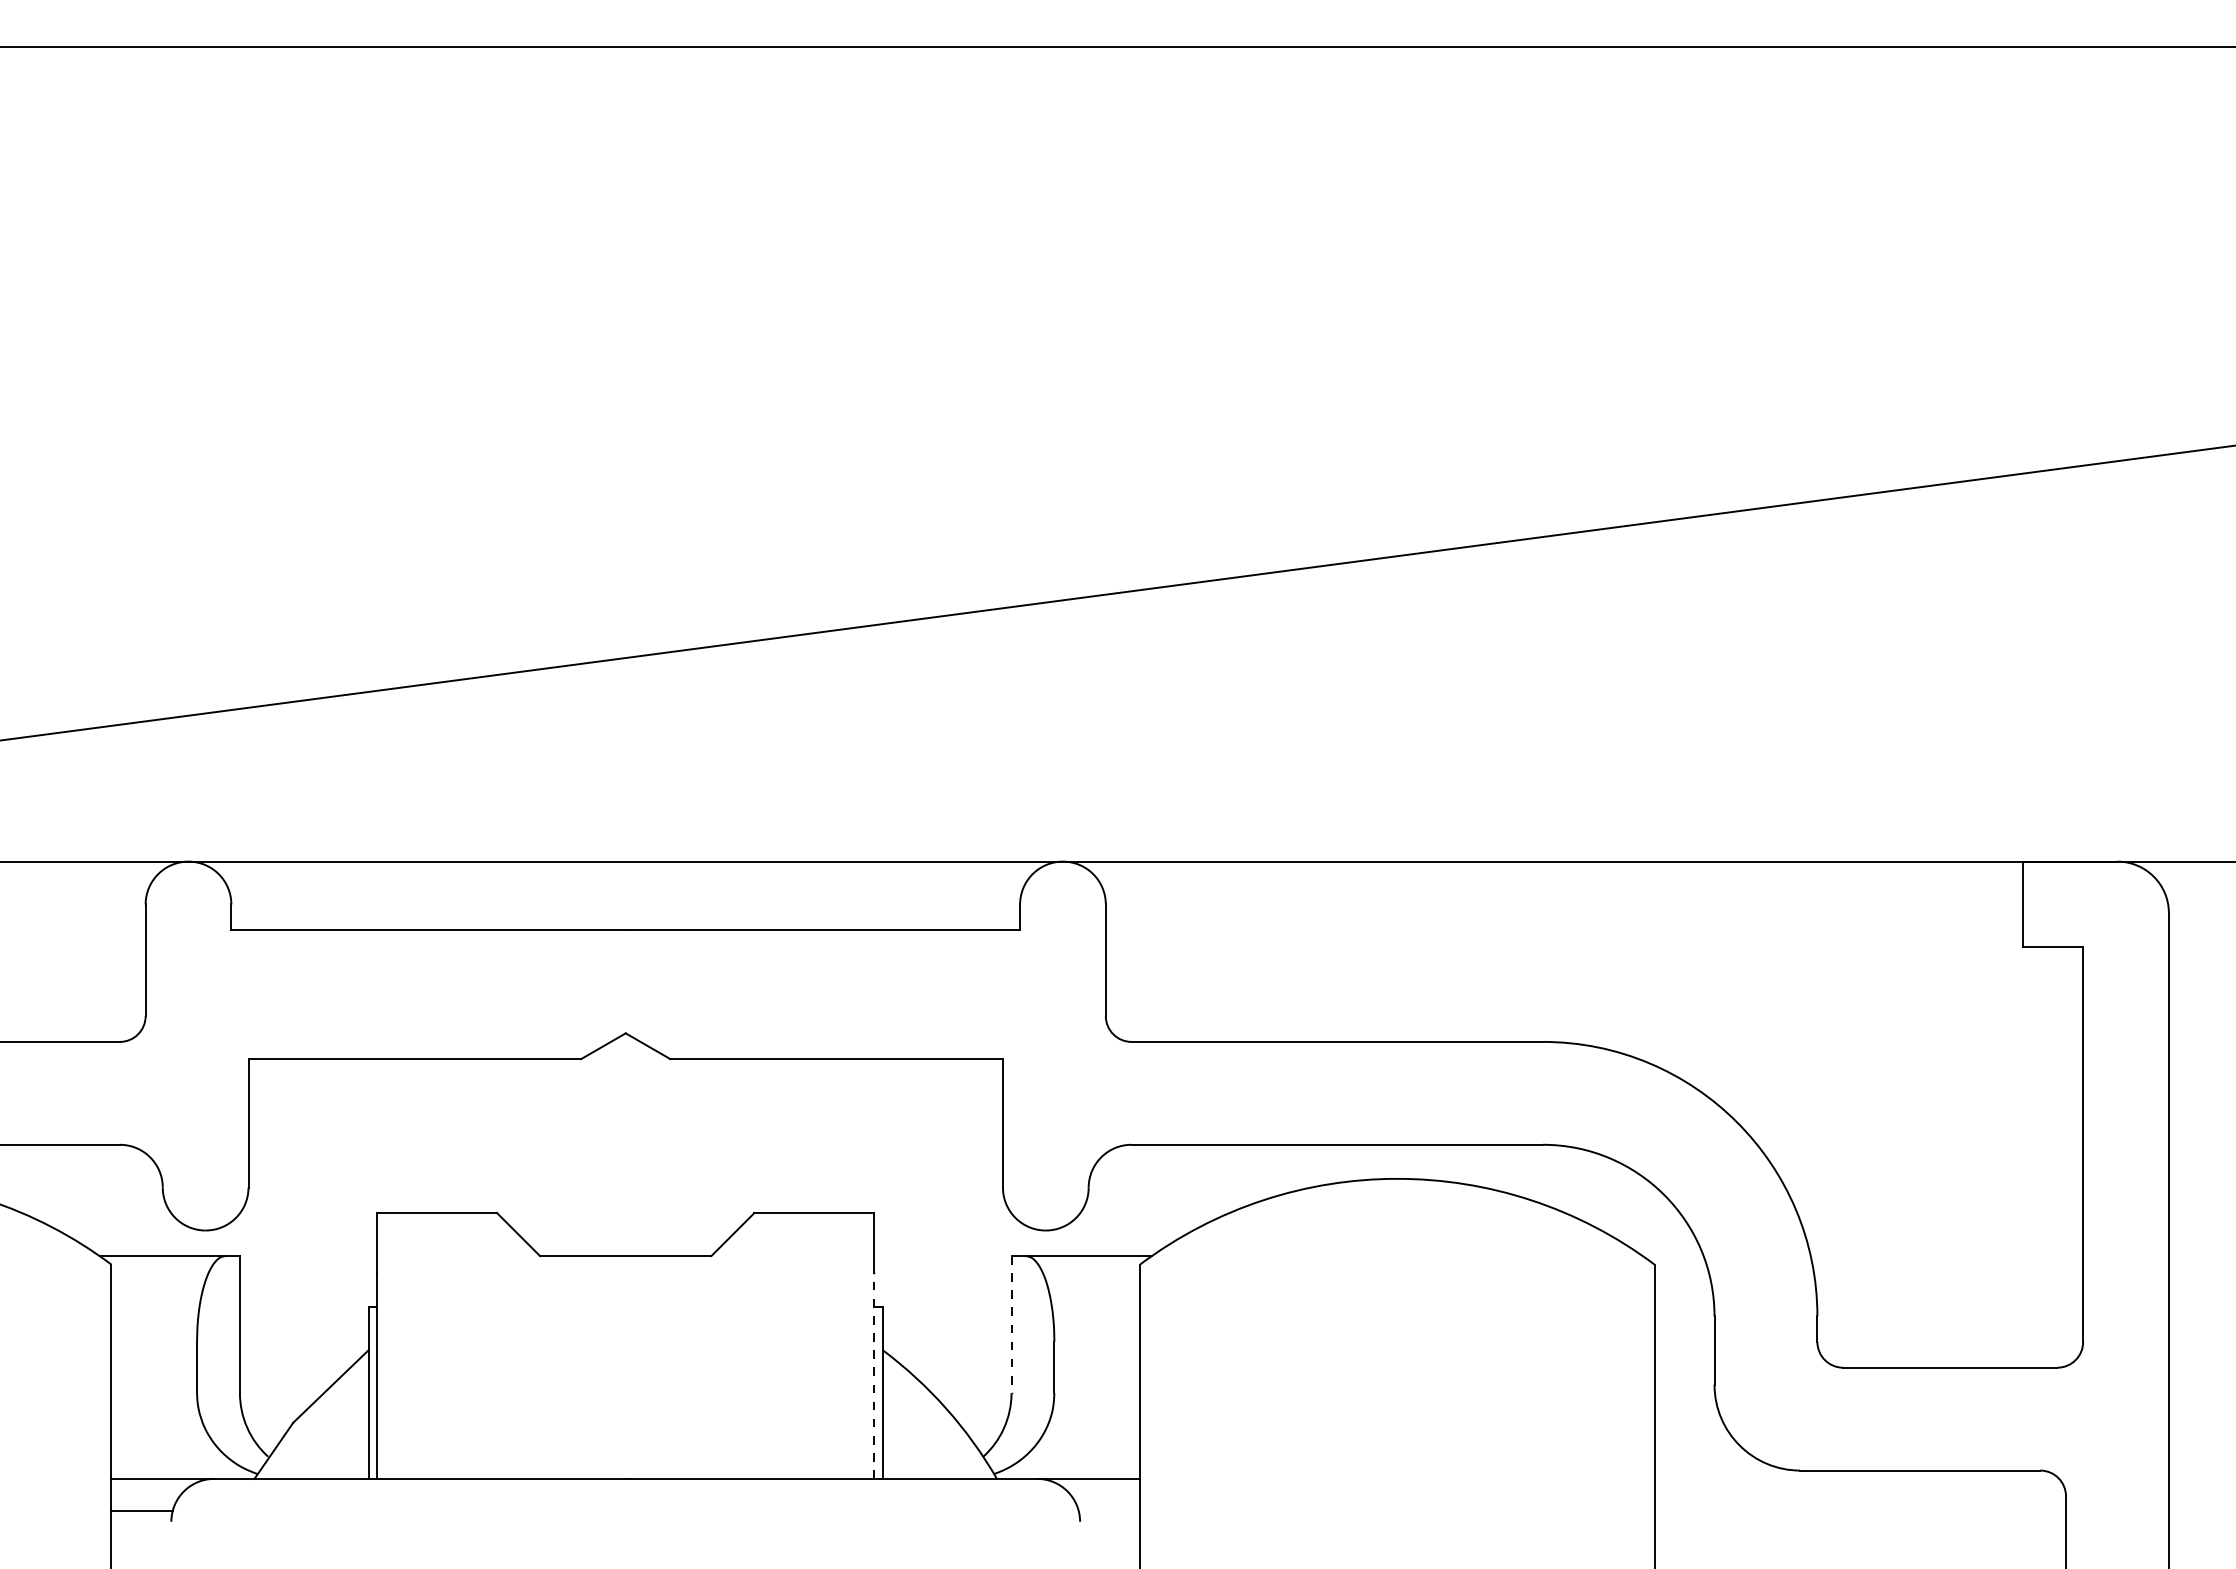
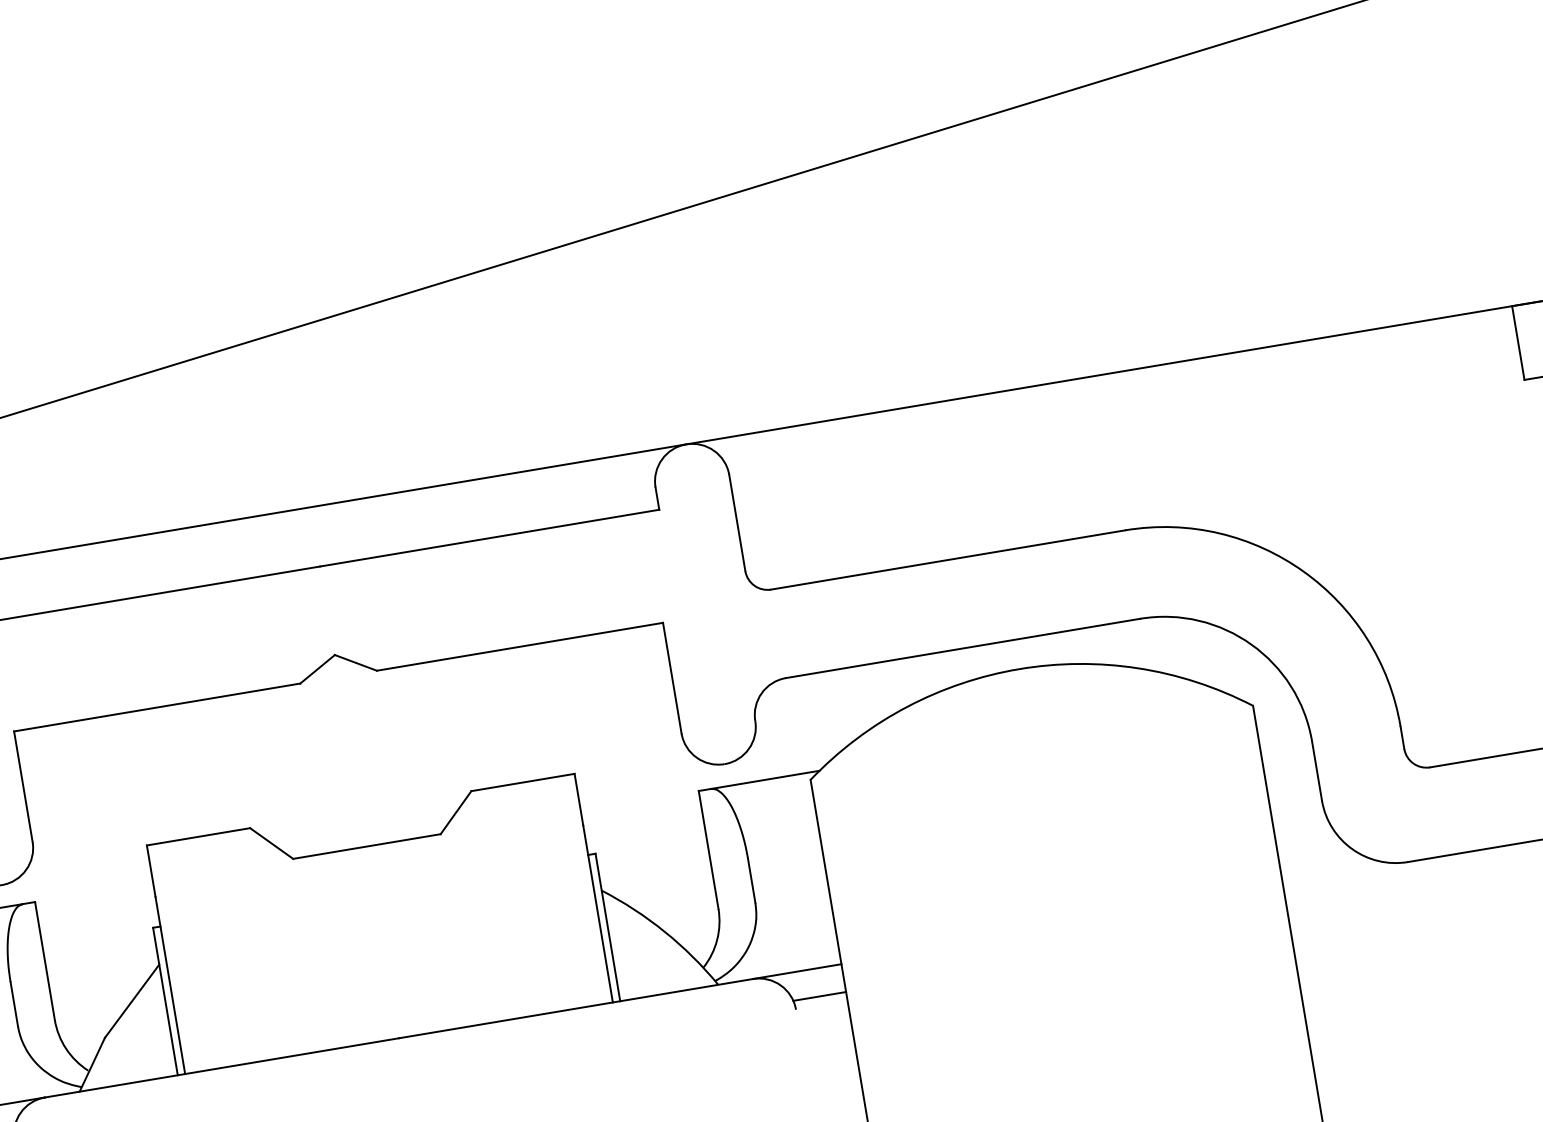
line: (1011, 1324) -> (708, 849), dashed -> solid
line: (874, 1376) -> (598, 914), dashed -> solid
line: (1109, 1511) -> (819, 996), added

